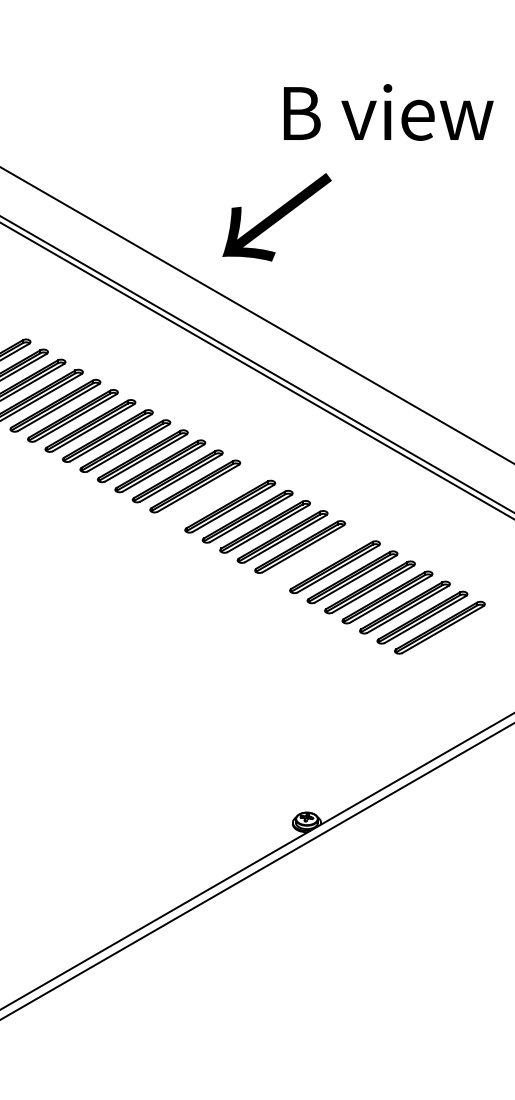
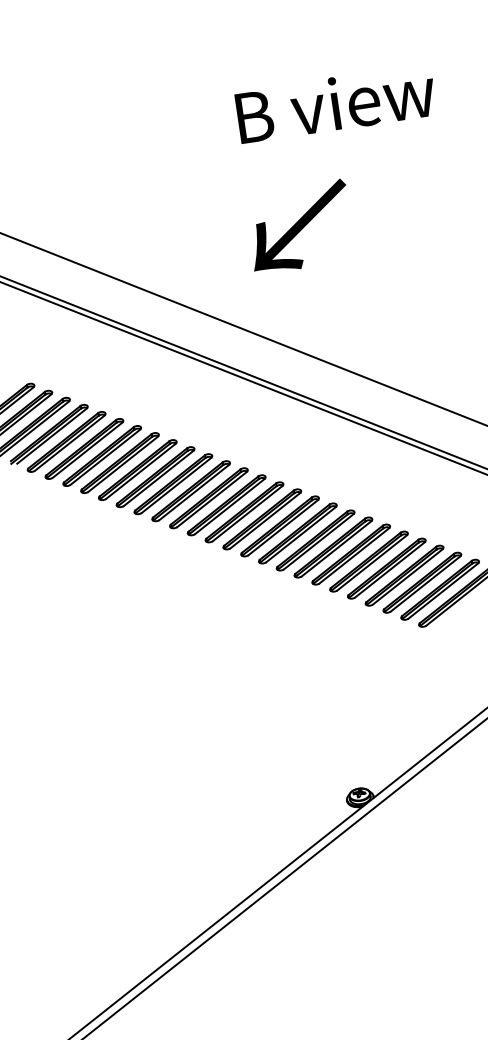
text: (388, 112) -> (335, 103), moved
text: (276, 217) -> (299, 227), moved
part: (212, 496) -> (226, 505), added
part: (317, 556) -> (333, 546), added

